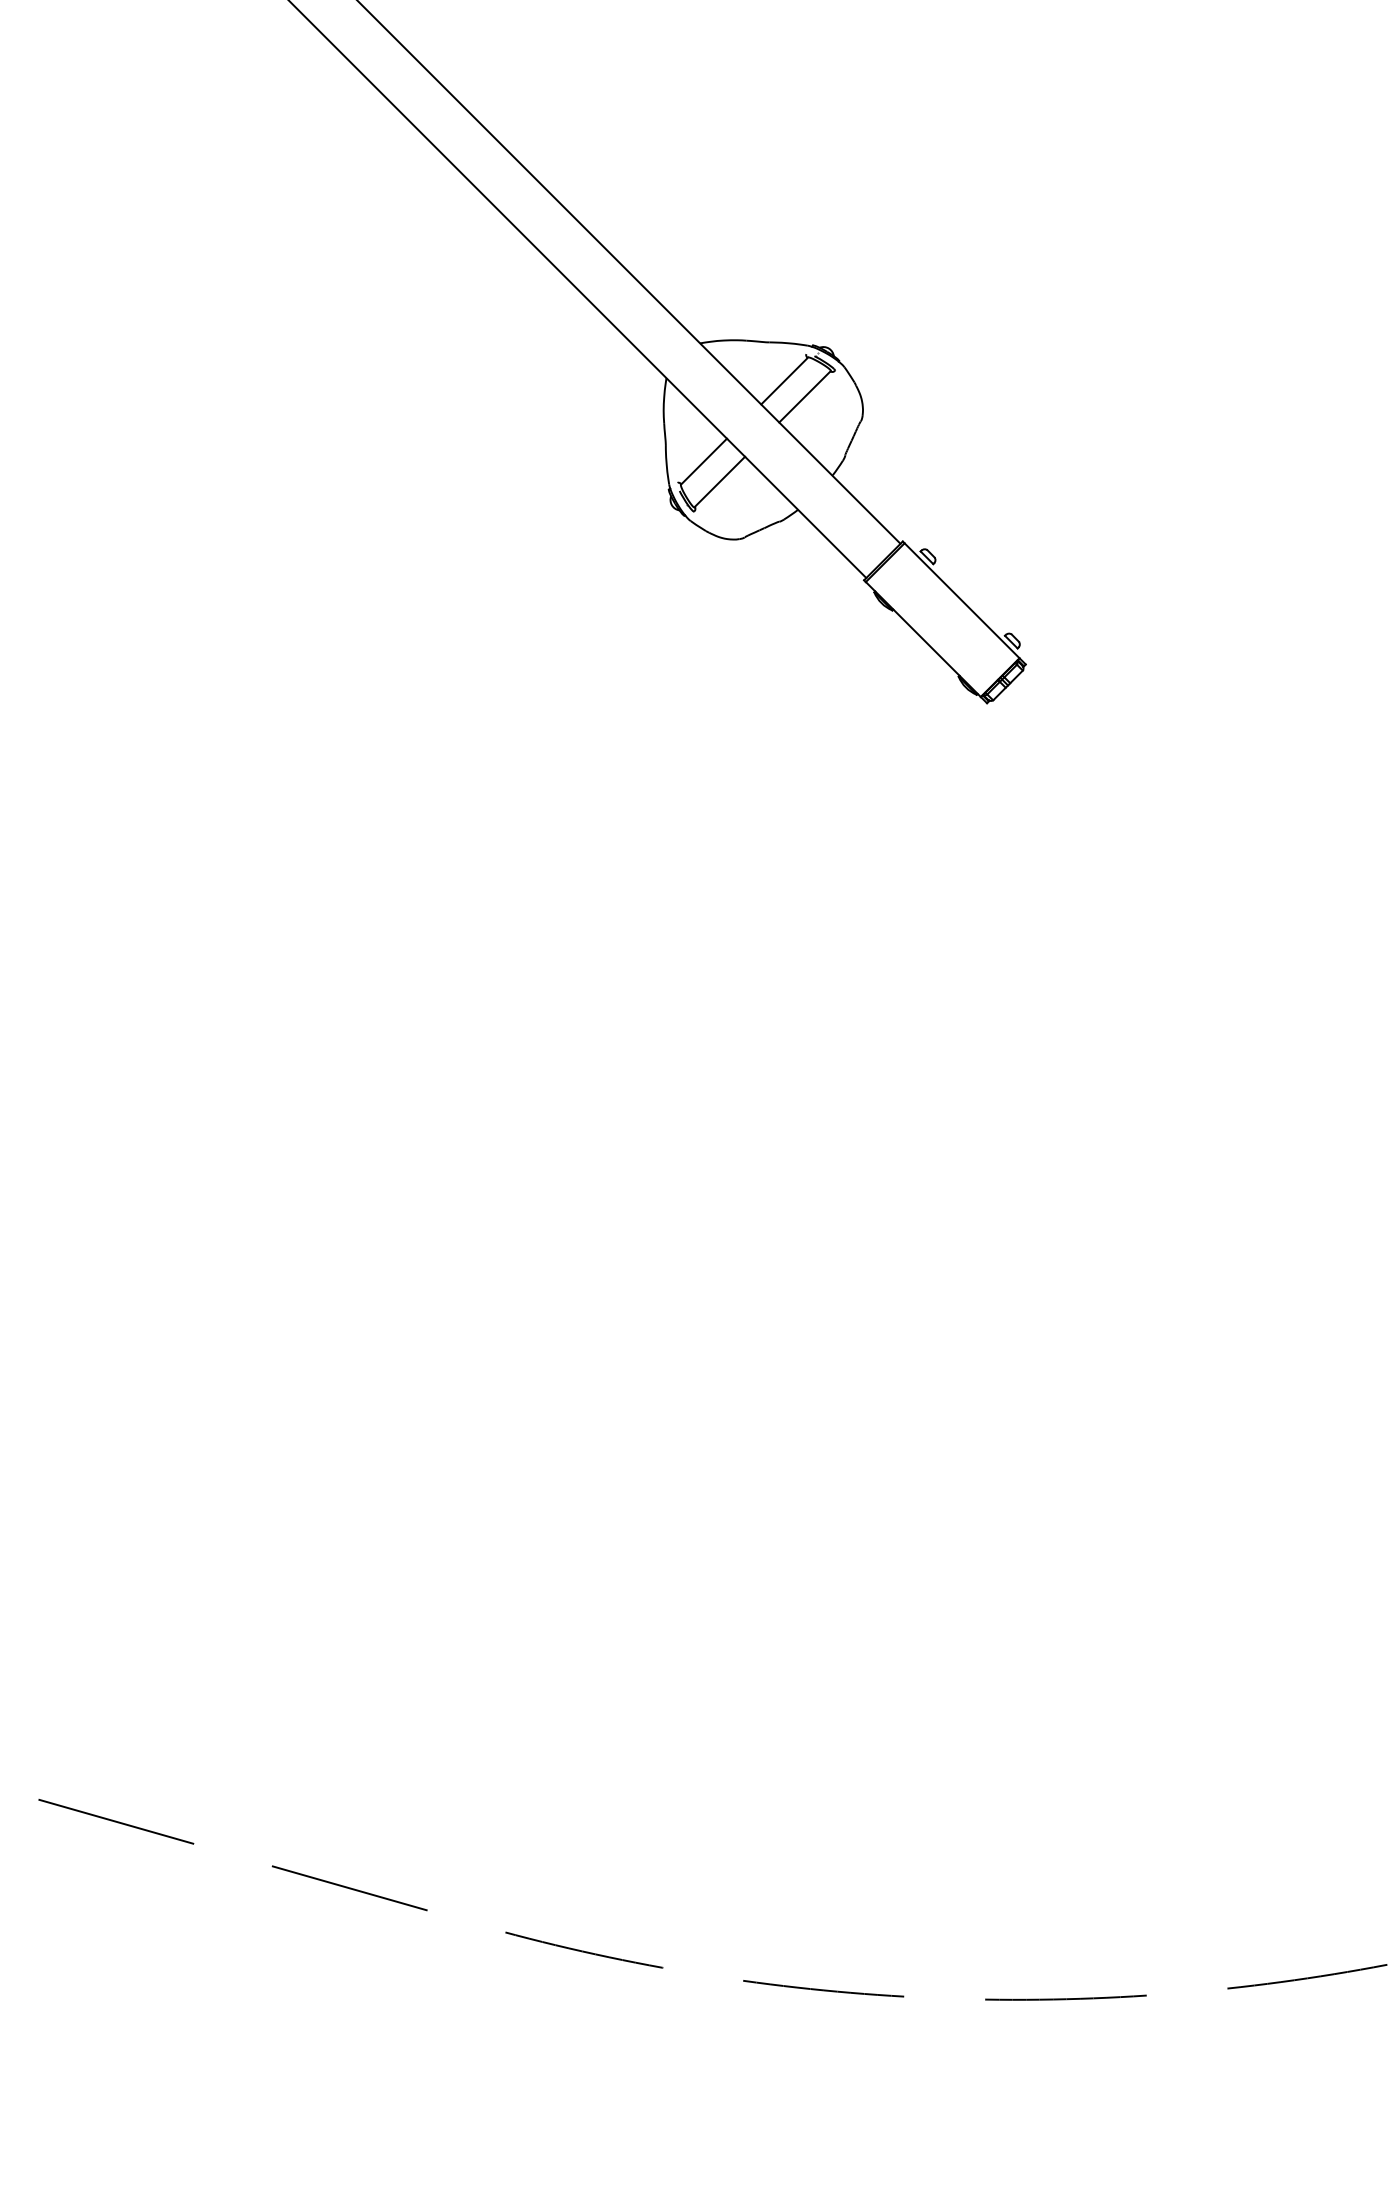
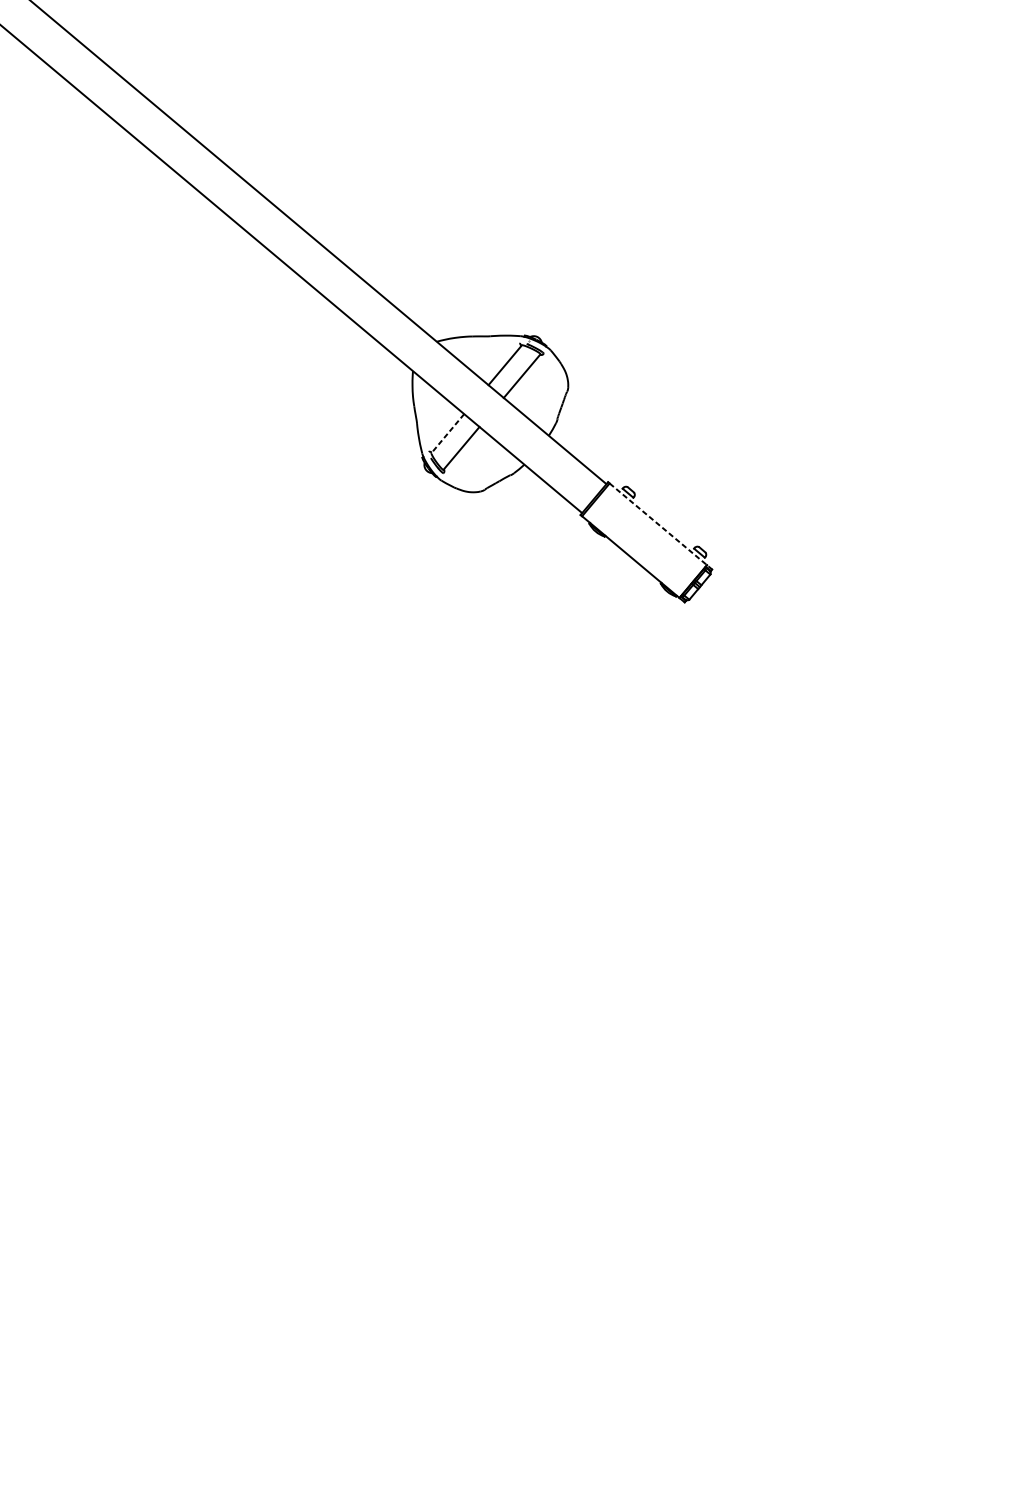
line: (704, 461) -> (448, 433), solid -> dashed
line: (965, 603) -> (661, 526), solid -> dashed

